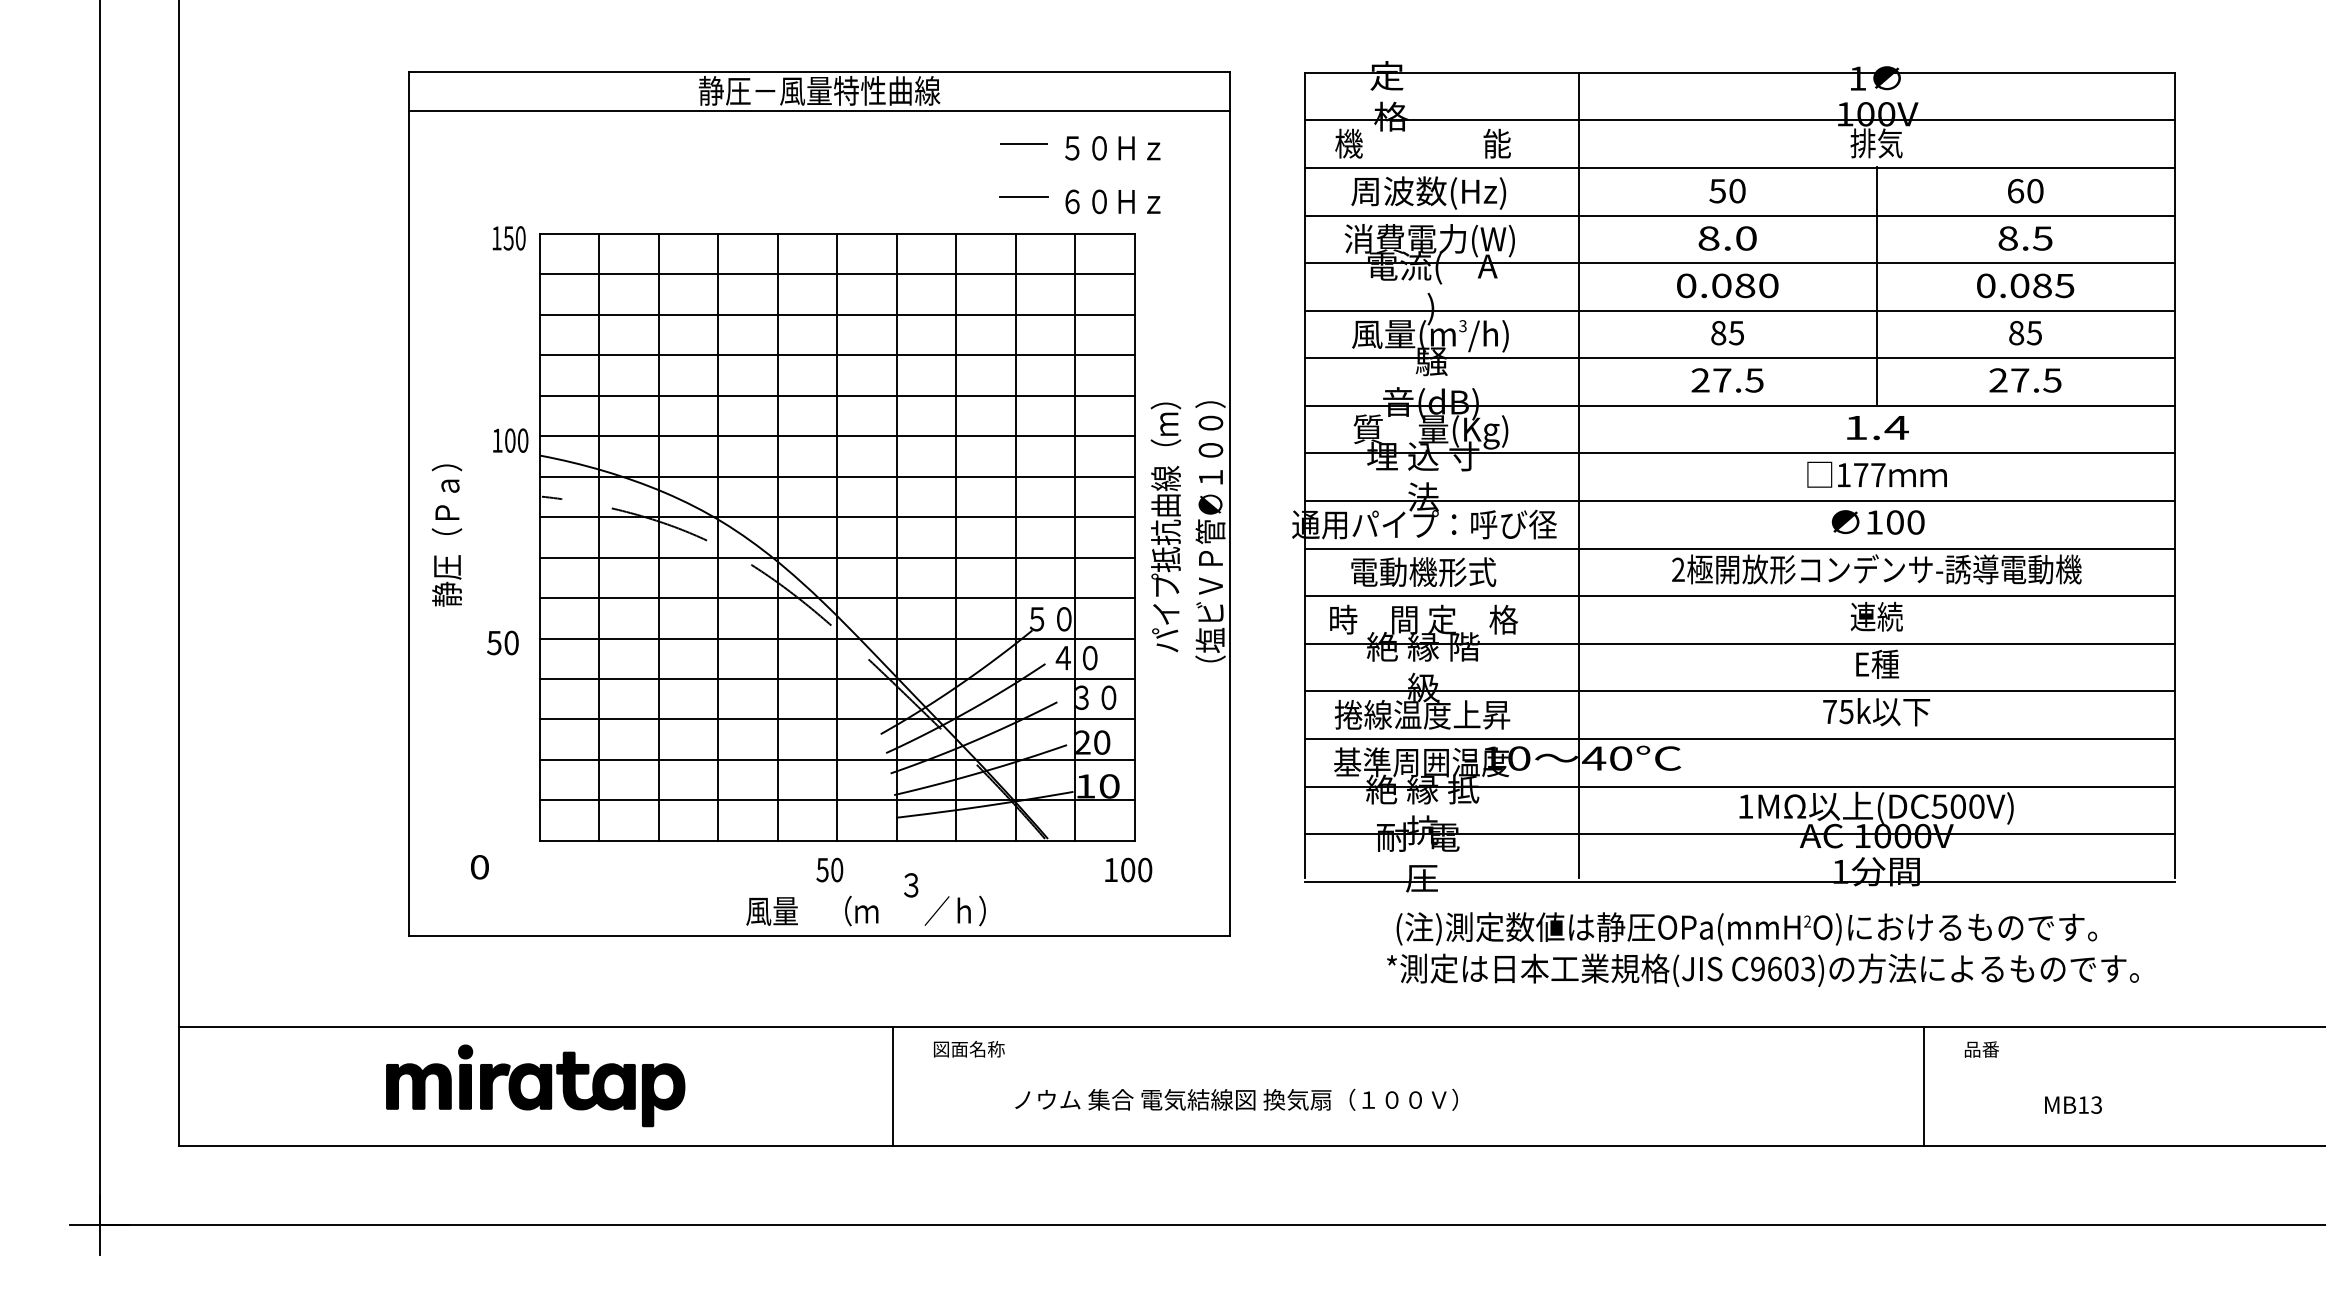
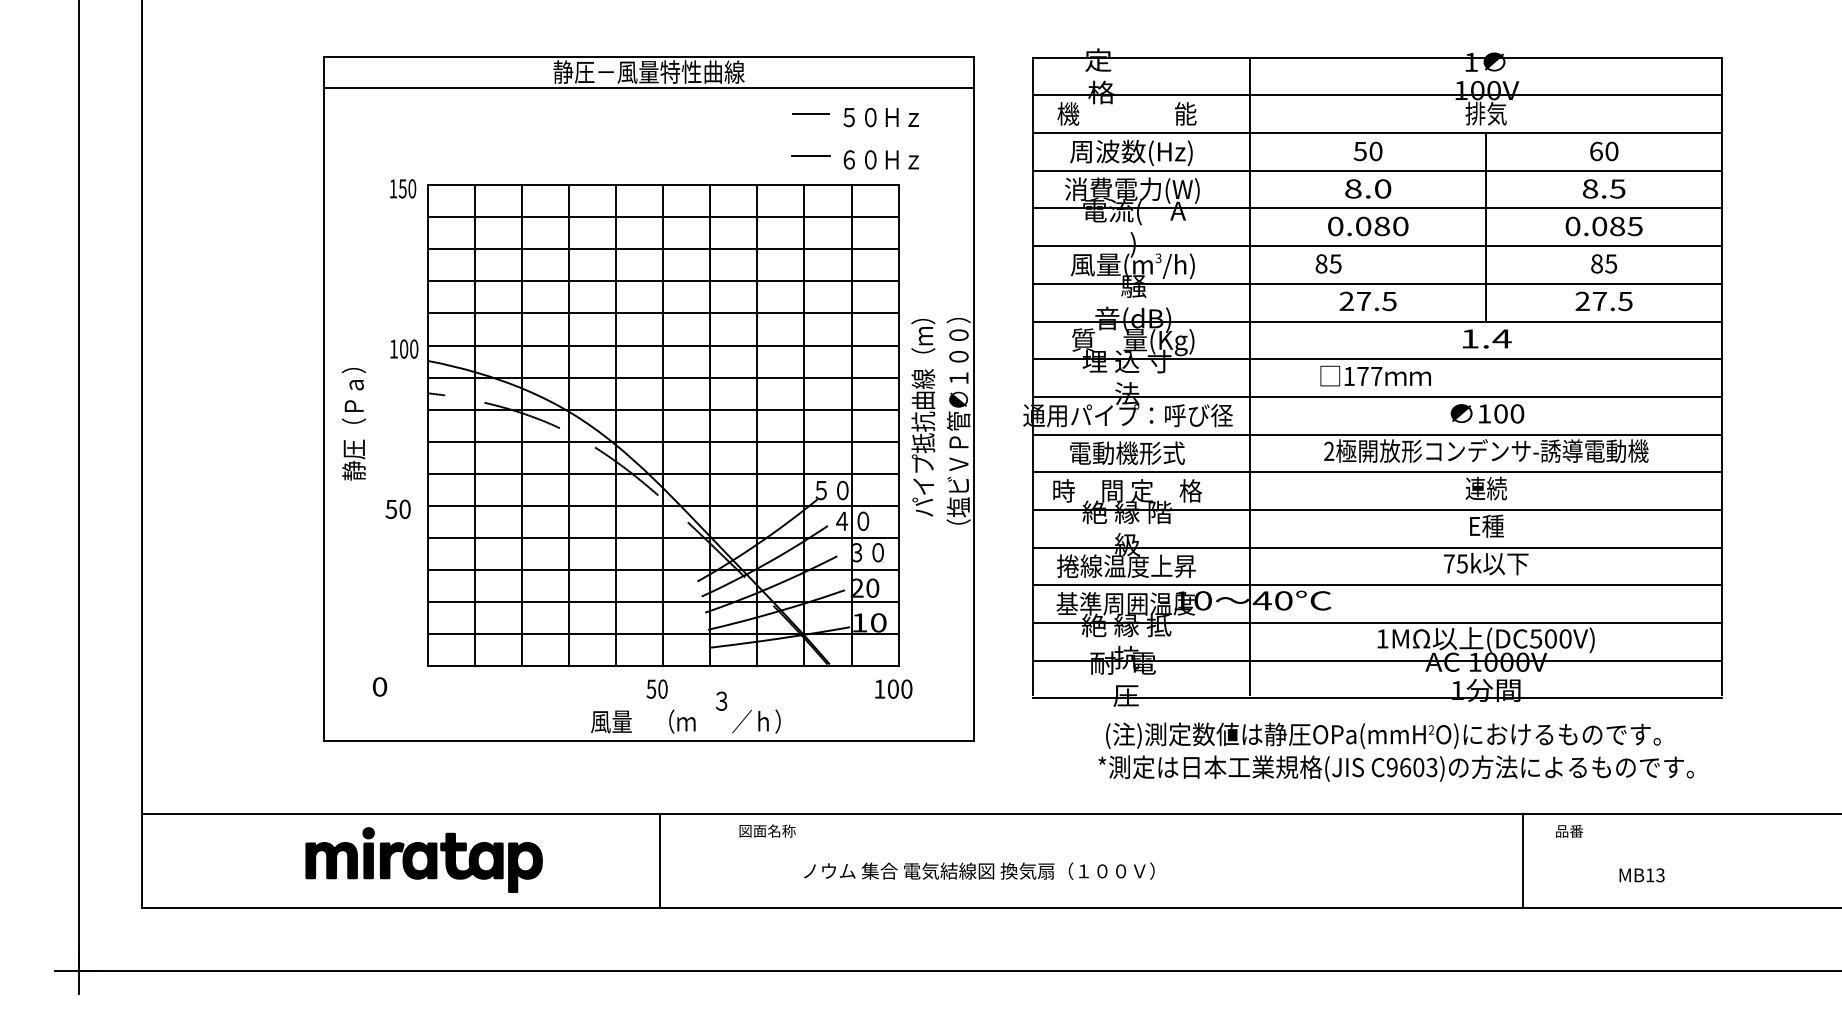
text: (1727, 333) -> (1328, 264), moved
text: (1876, 474) -> (1375, 375), moved
line: (892, 1086) -> (660, 860), moved

